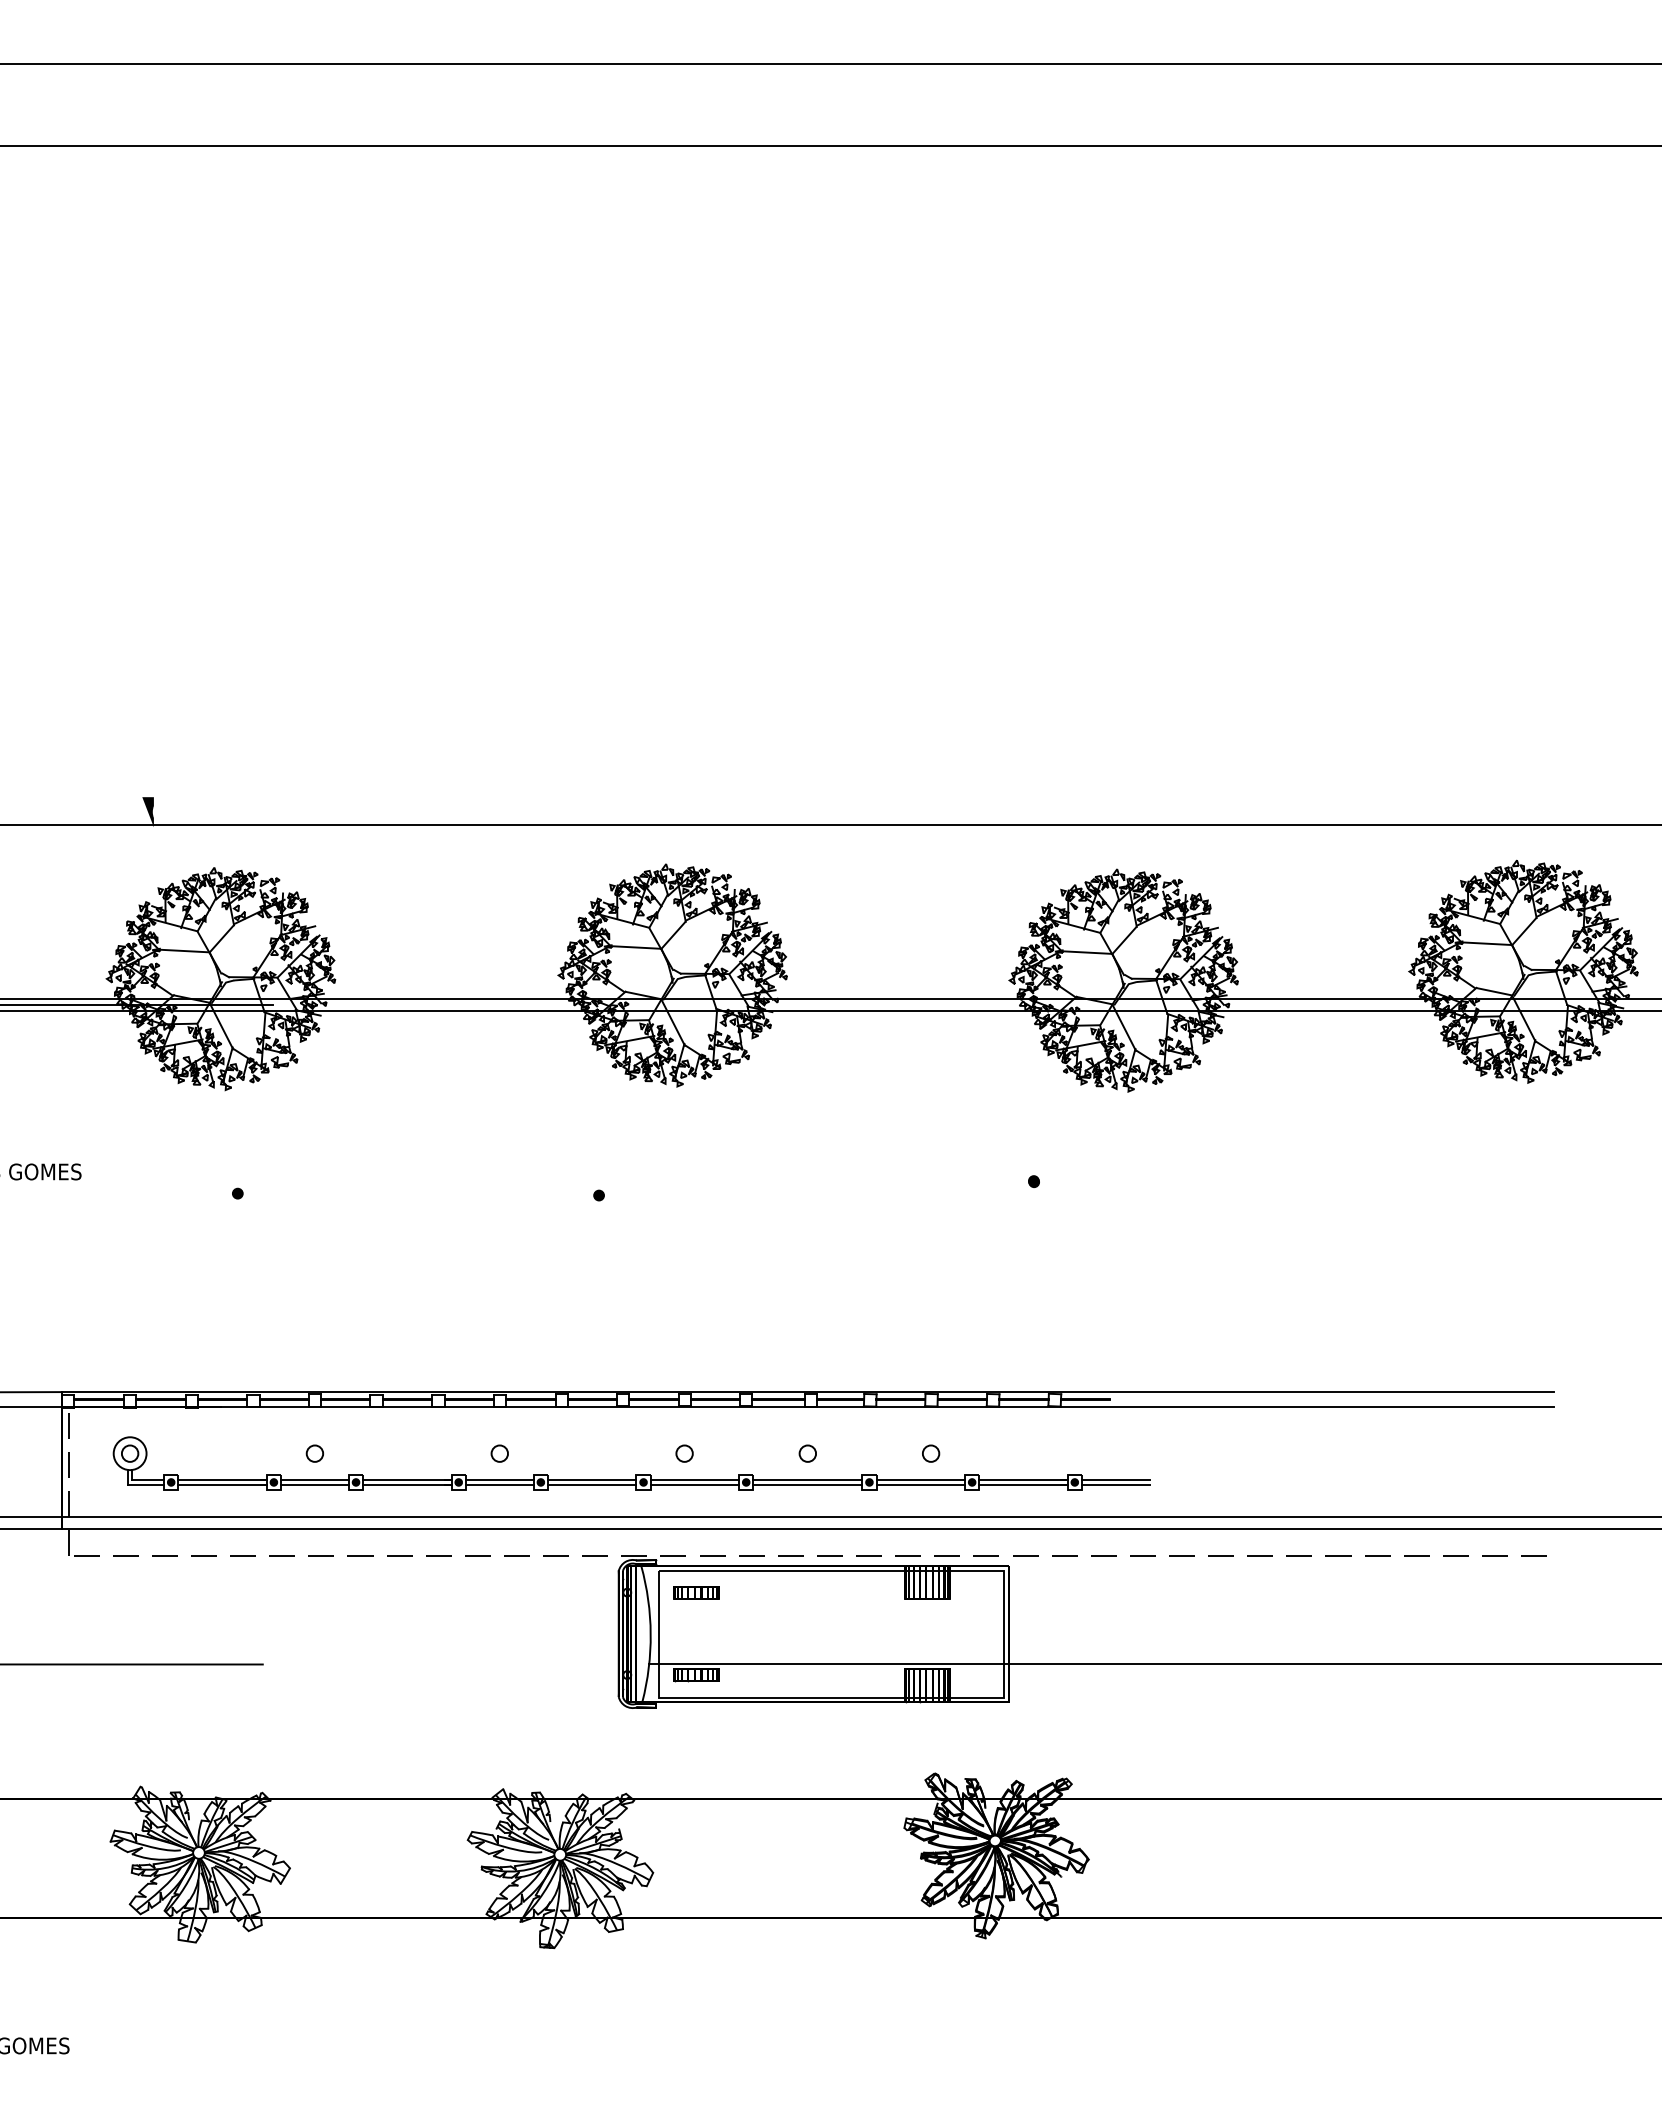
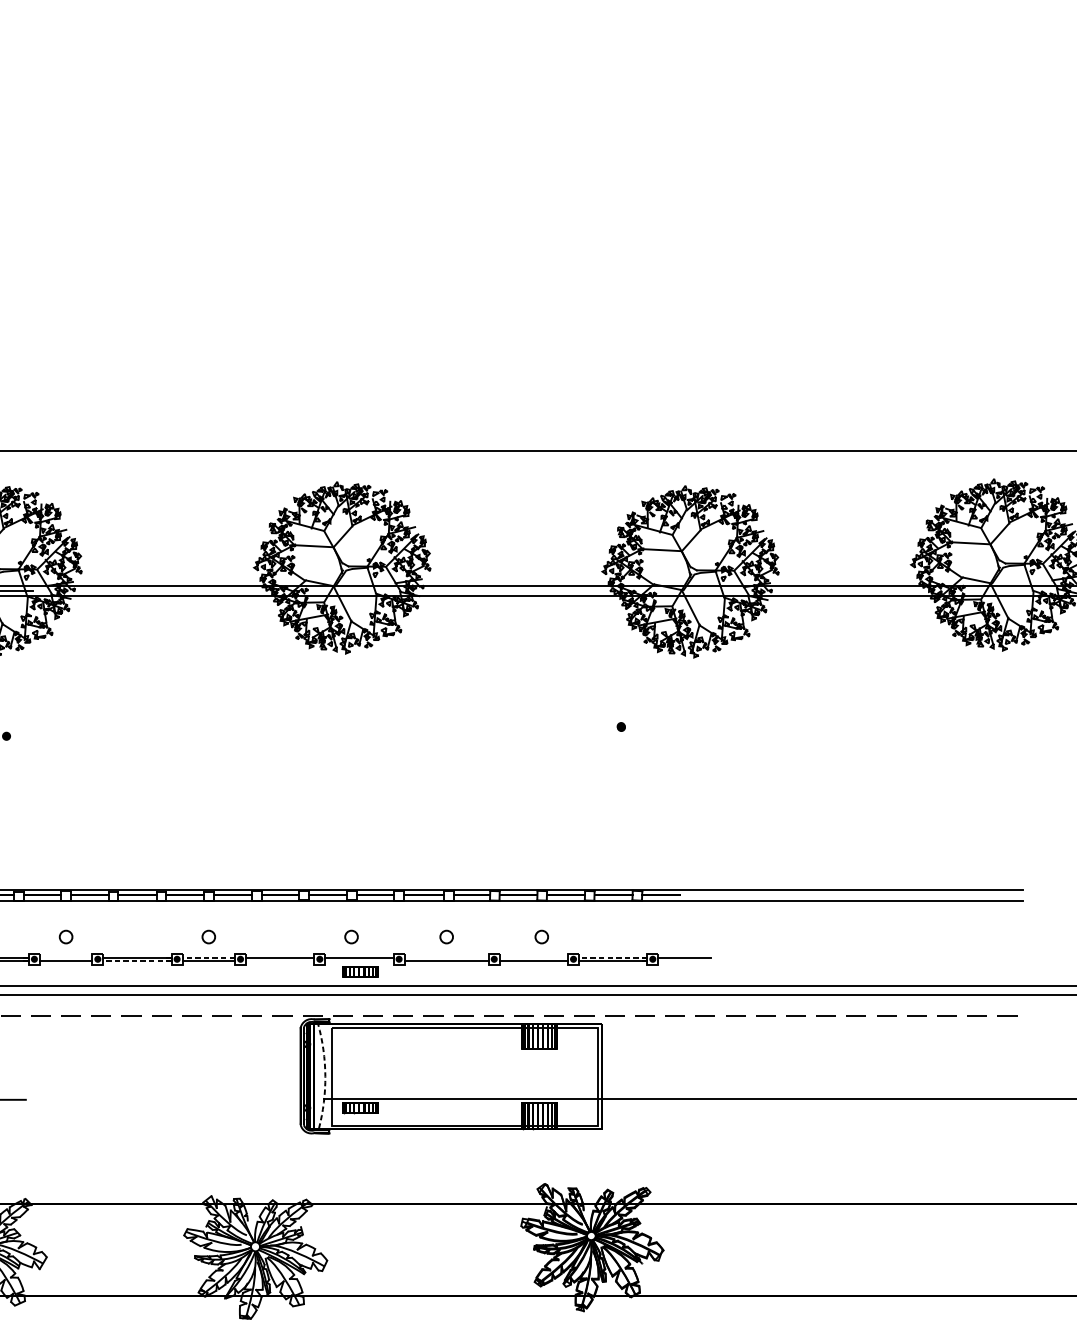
fill: (598, 1195) -> (285, 737), removed
line: (314, 1480) -> (65, 957), removed
line: (499, 1480) -> (208, 957), solid -> dashed
line: (807, 1480) -> (446, 957), removed
line: (920, 1480) -> (533, 957), removed
line: (1022, 1480) -> (612, 957), solid -> dashed
line: (406, 1484) -> (136, 960), solid -> dashed
line: (592, 1484) -> (280, 960), removed
line: (694, 1484) -> (359, 960), removed
line: (1115, 1484) -> (684, 960), removed
part: (696, 1592) -> (360, 971), moved
arc: (650, 1633) -> (325, 1075), solid -> dashed

